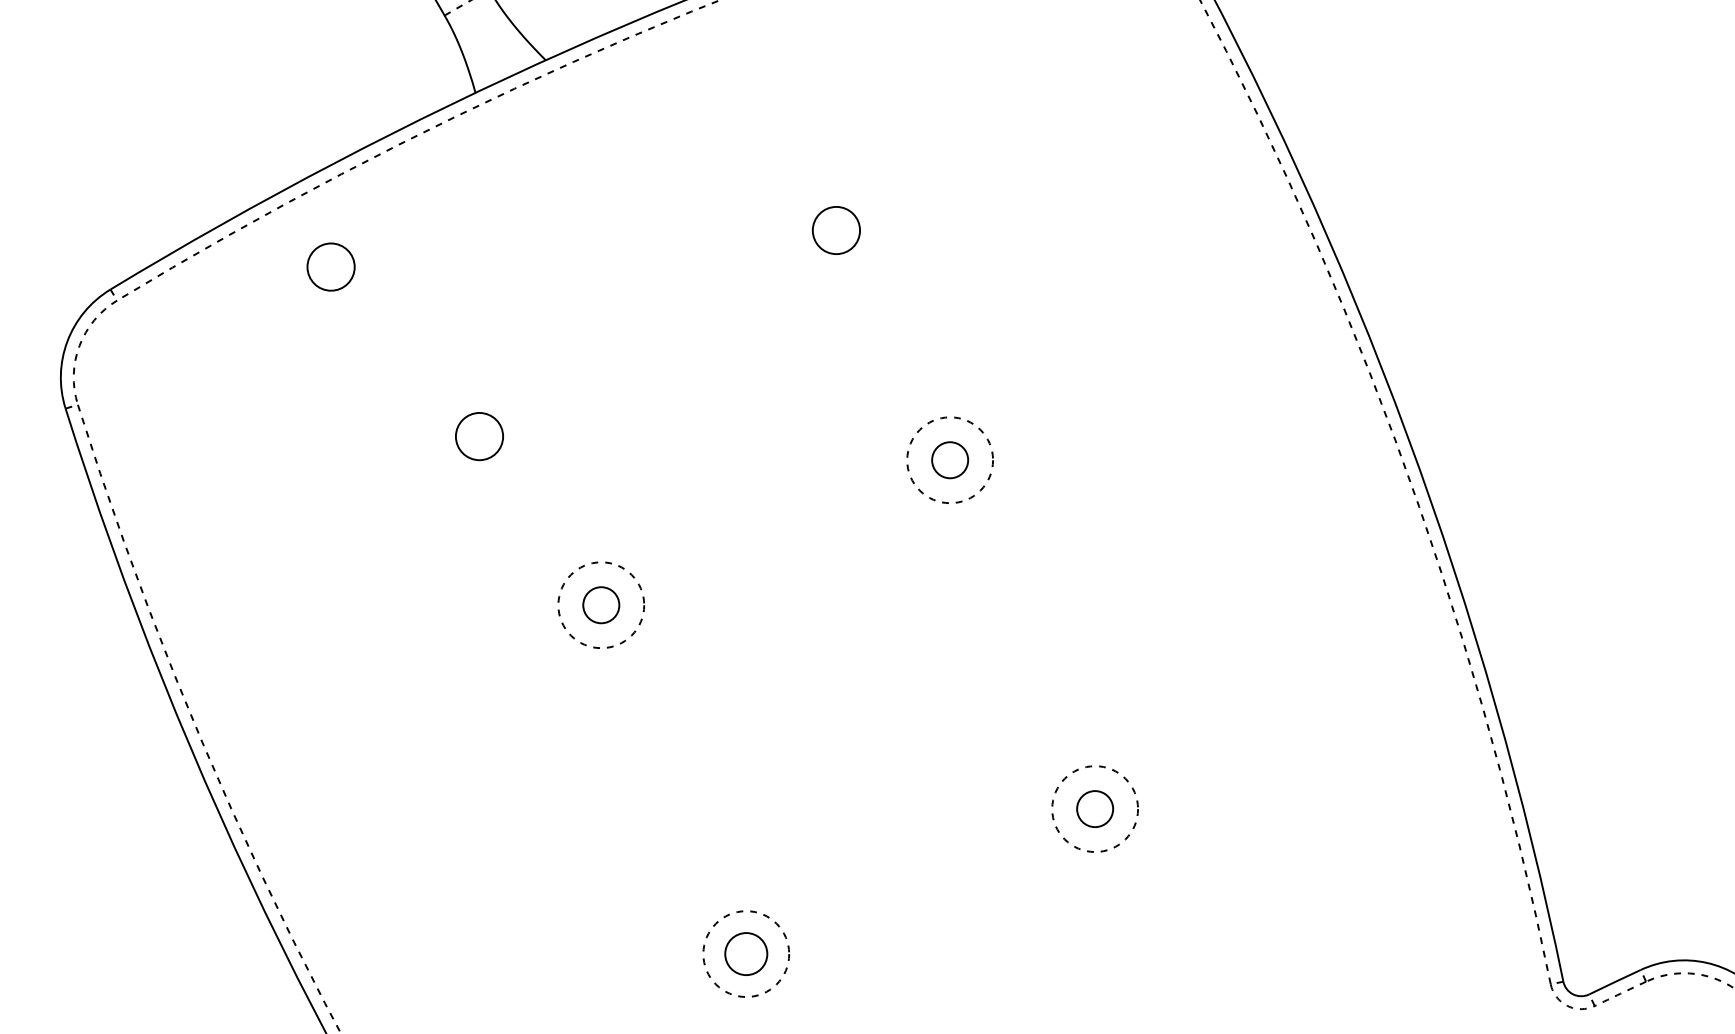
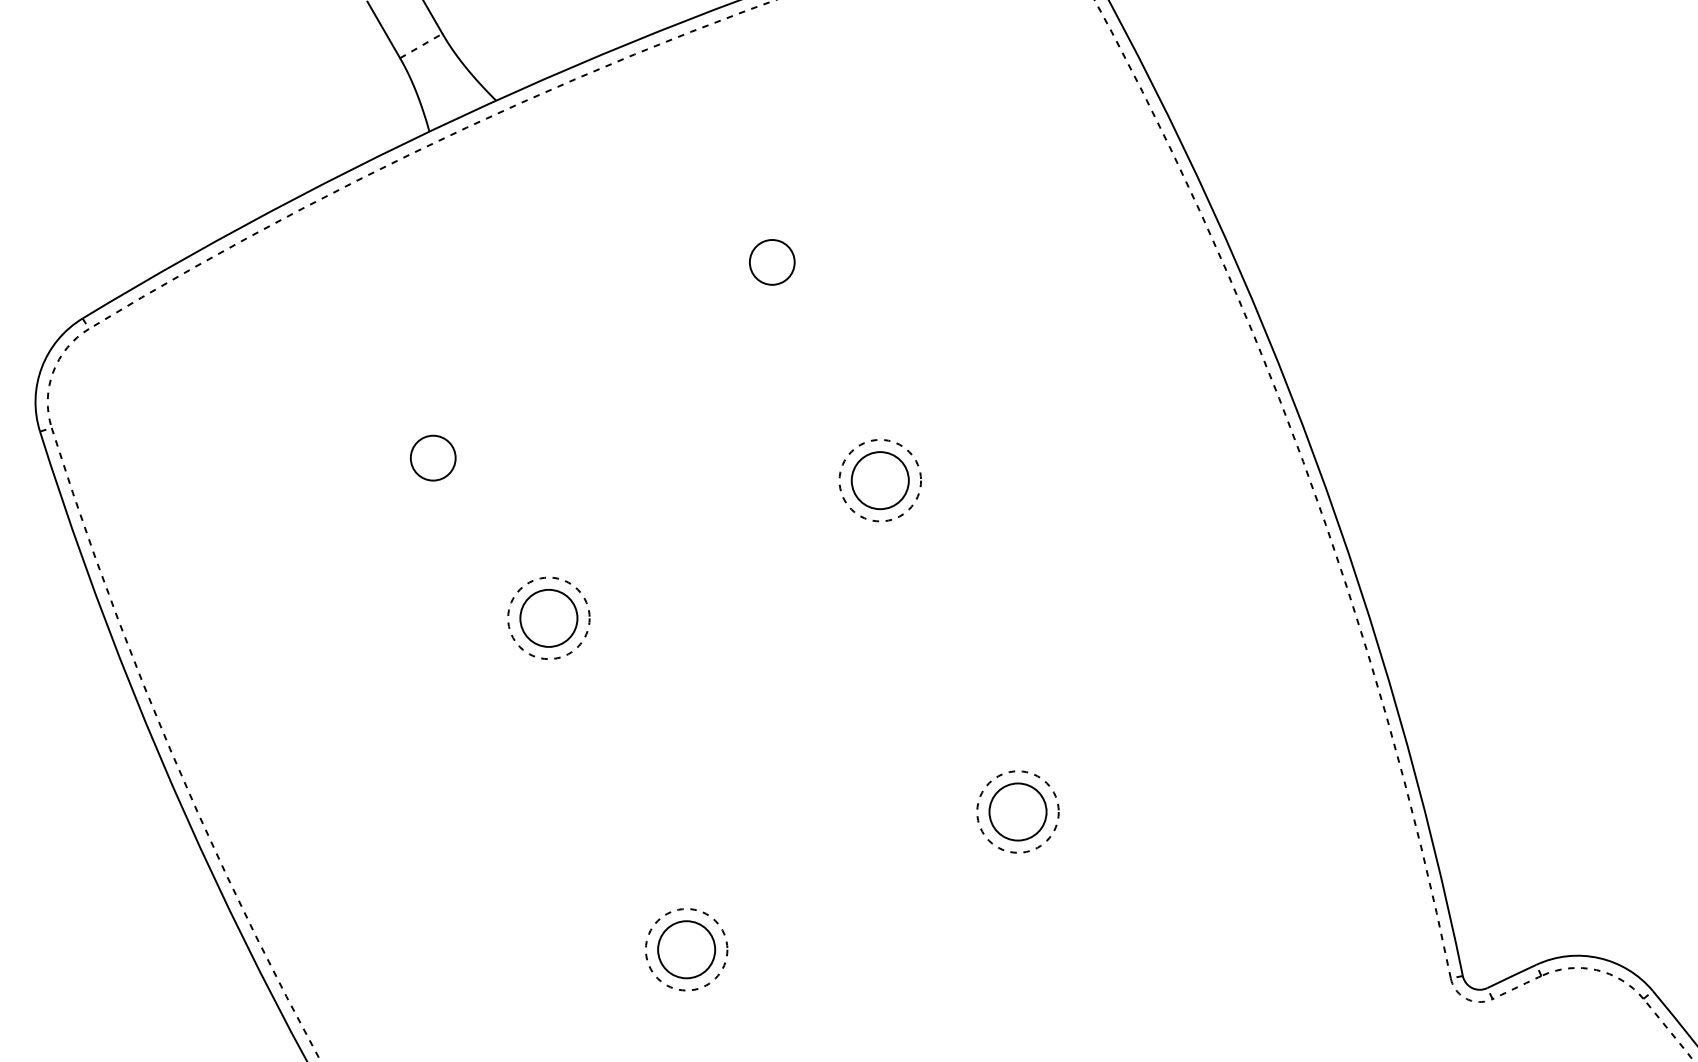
circle: (330, 266) -> (291, 296), removed
circle: (949, 460) -> (879, 480), size x1.67
circle: (600, 604) -> (548, 617), size x1.67
circle: (1094, 808) -> (1017, 811), size x1.67
circle: (746, 953) -> (686, 949), size x1.43

